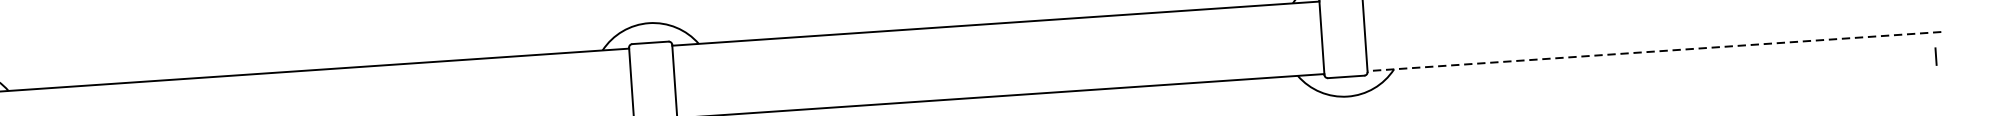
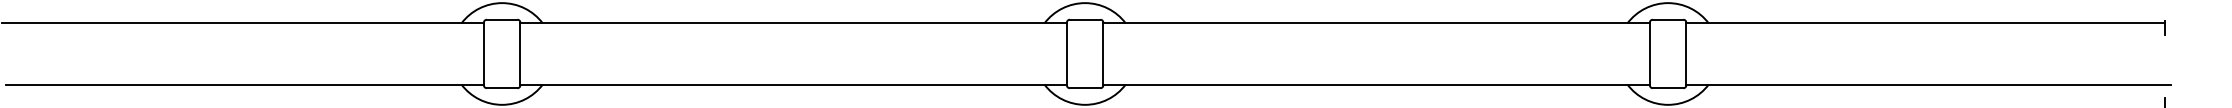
line: (1654, 51) -> (1928, 84), dashed -> solid

